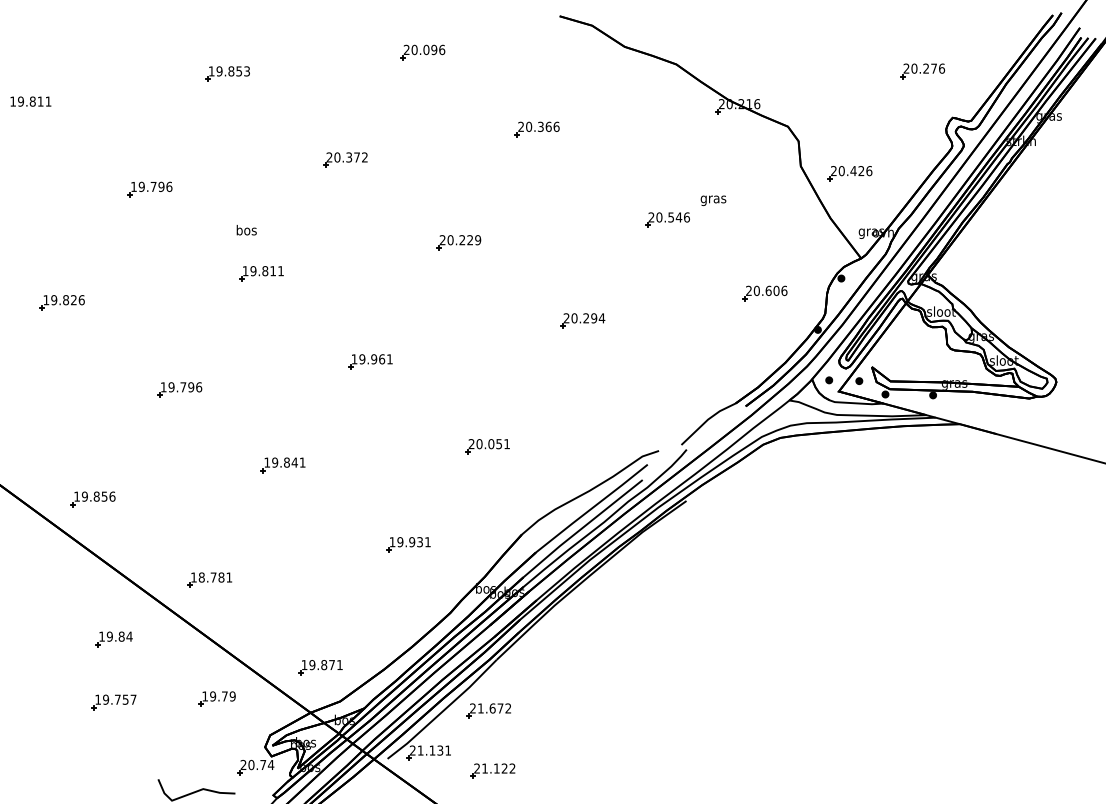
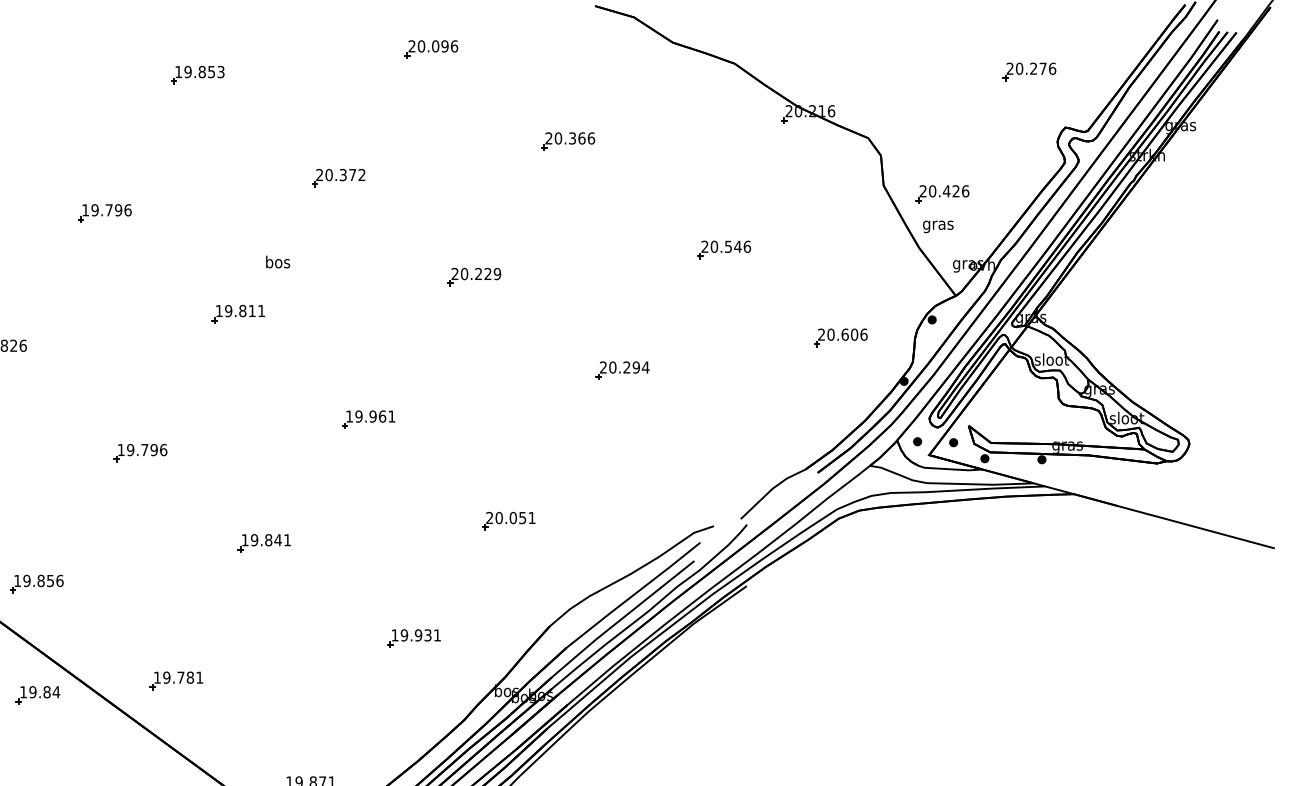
text: (713, 200) -> (938, 226), moved
text: (246, 230) -> (277, 262), moved
text: (201, 577) -> (166, 677), 18.781 -> 19.781
part: (113, 639) -> (37, 695), moved

